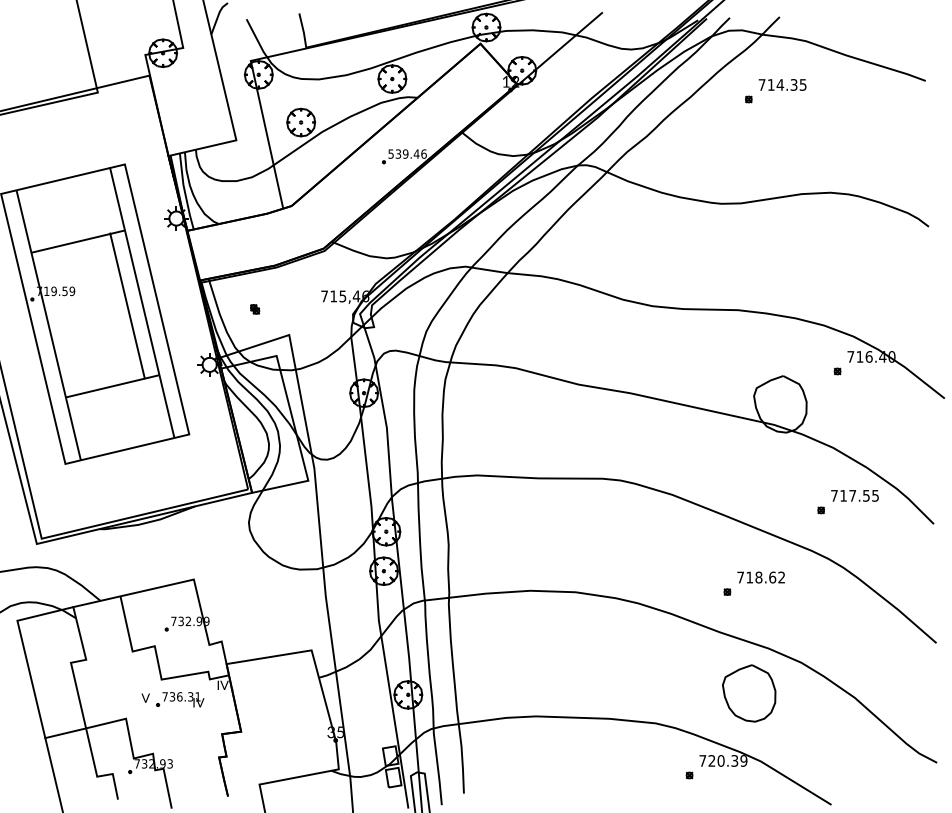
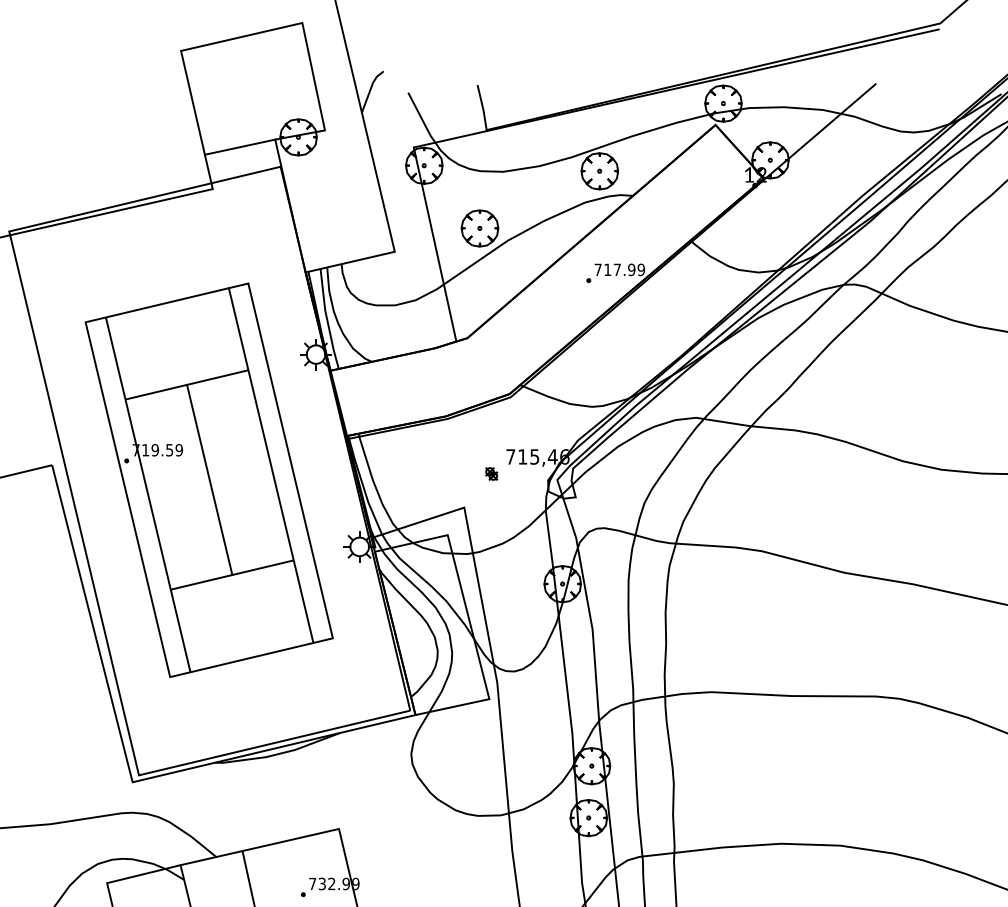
line: (118, 60) -> (239, 146), added
text: (407, 153) -> (619, 269), 539.46 -> 717.99
line: (127, 305) -> (209, 479), moved
part: (255, 309) -> (492, 474), moved

